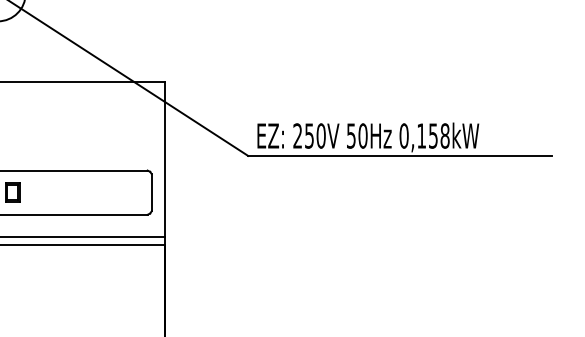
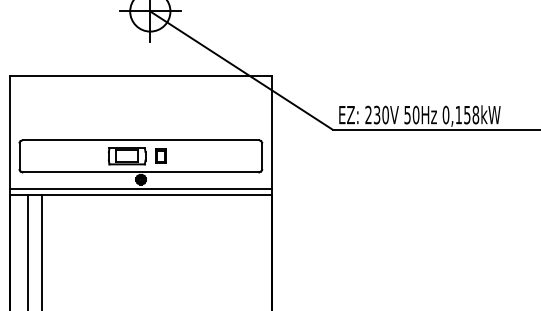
text: (310, 135) -> (377, 114), 250V -> 230V

